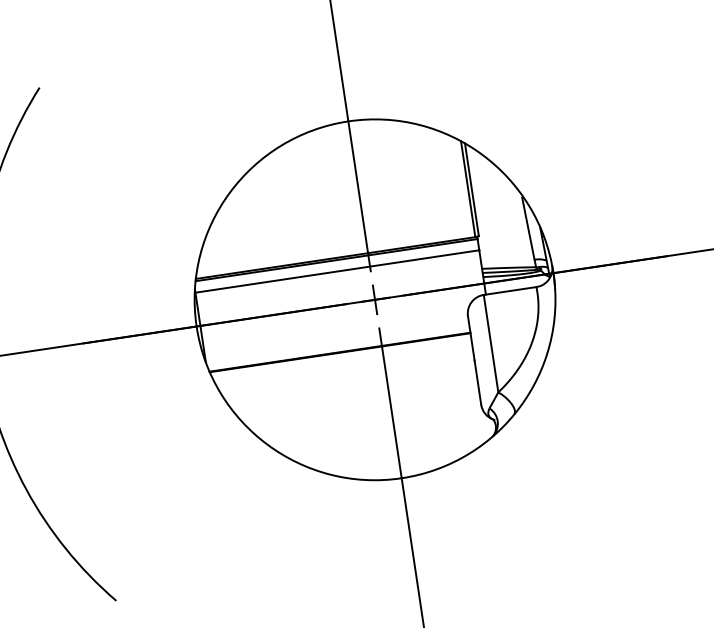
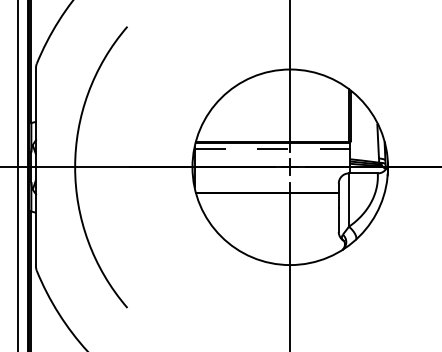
line: (337, 272) -> (272, 149), solid -> dashed

